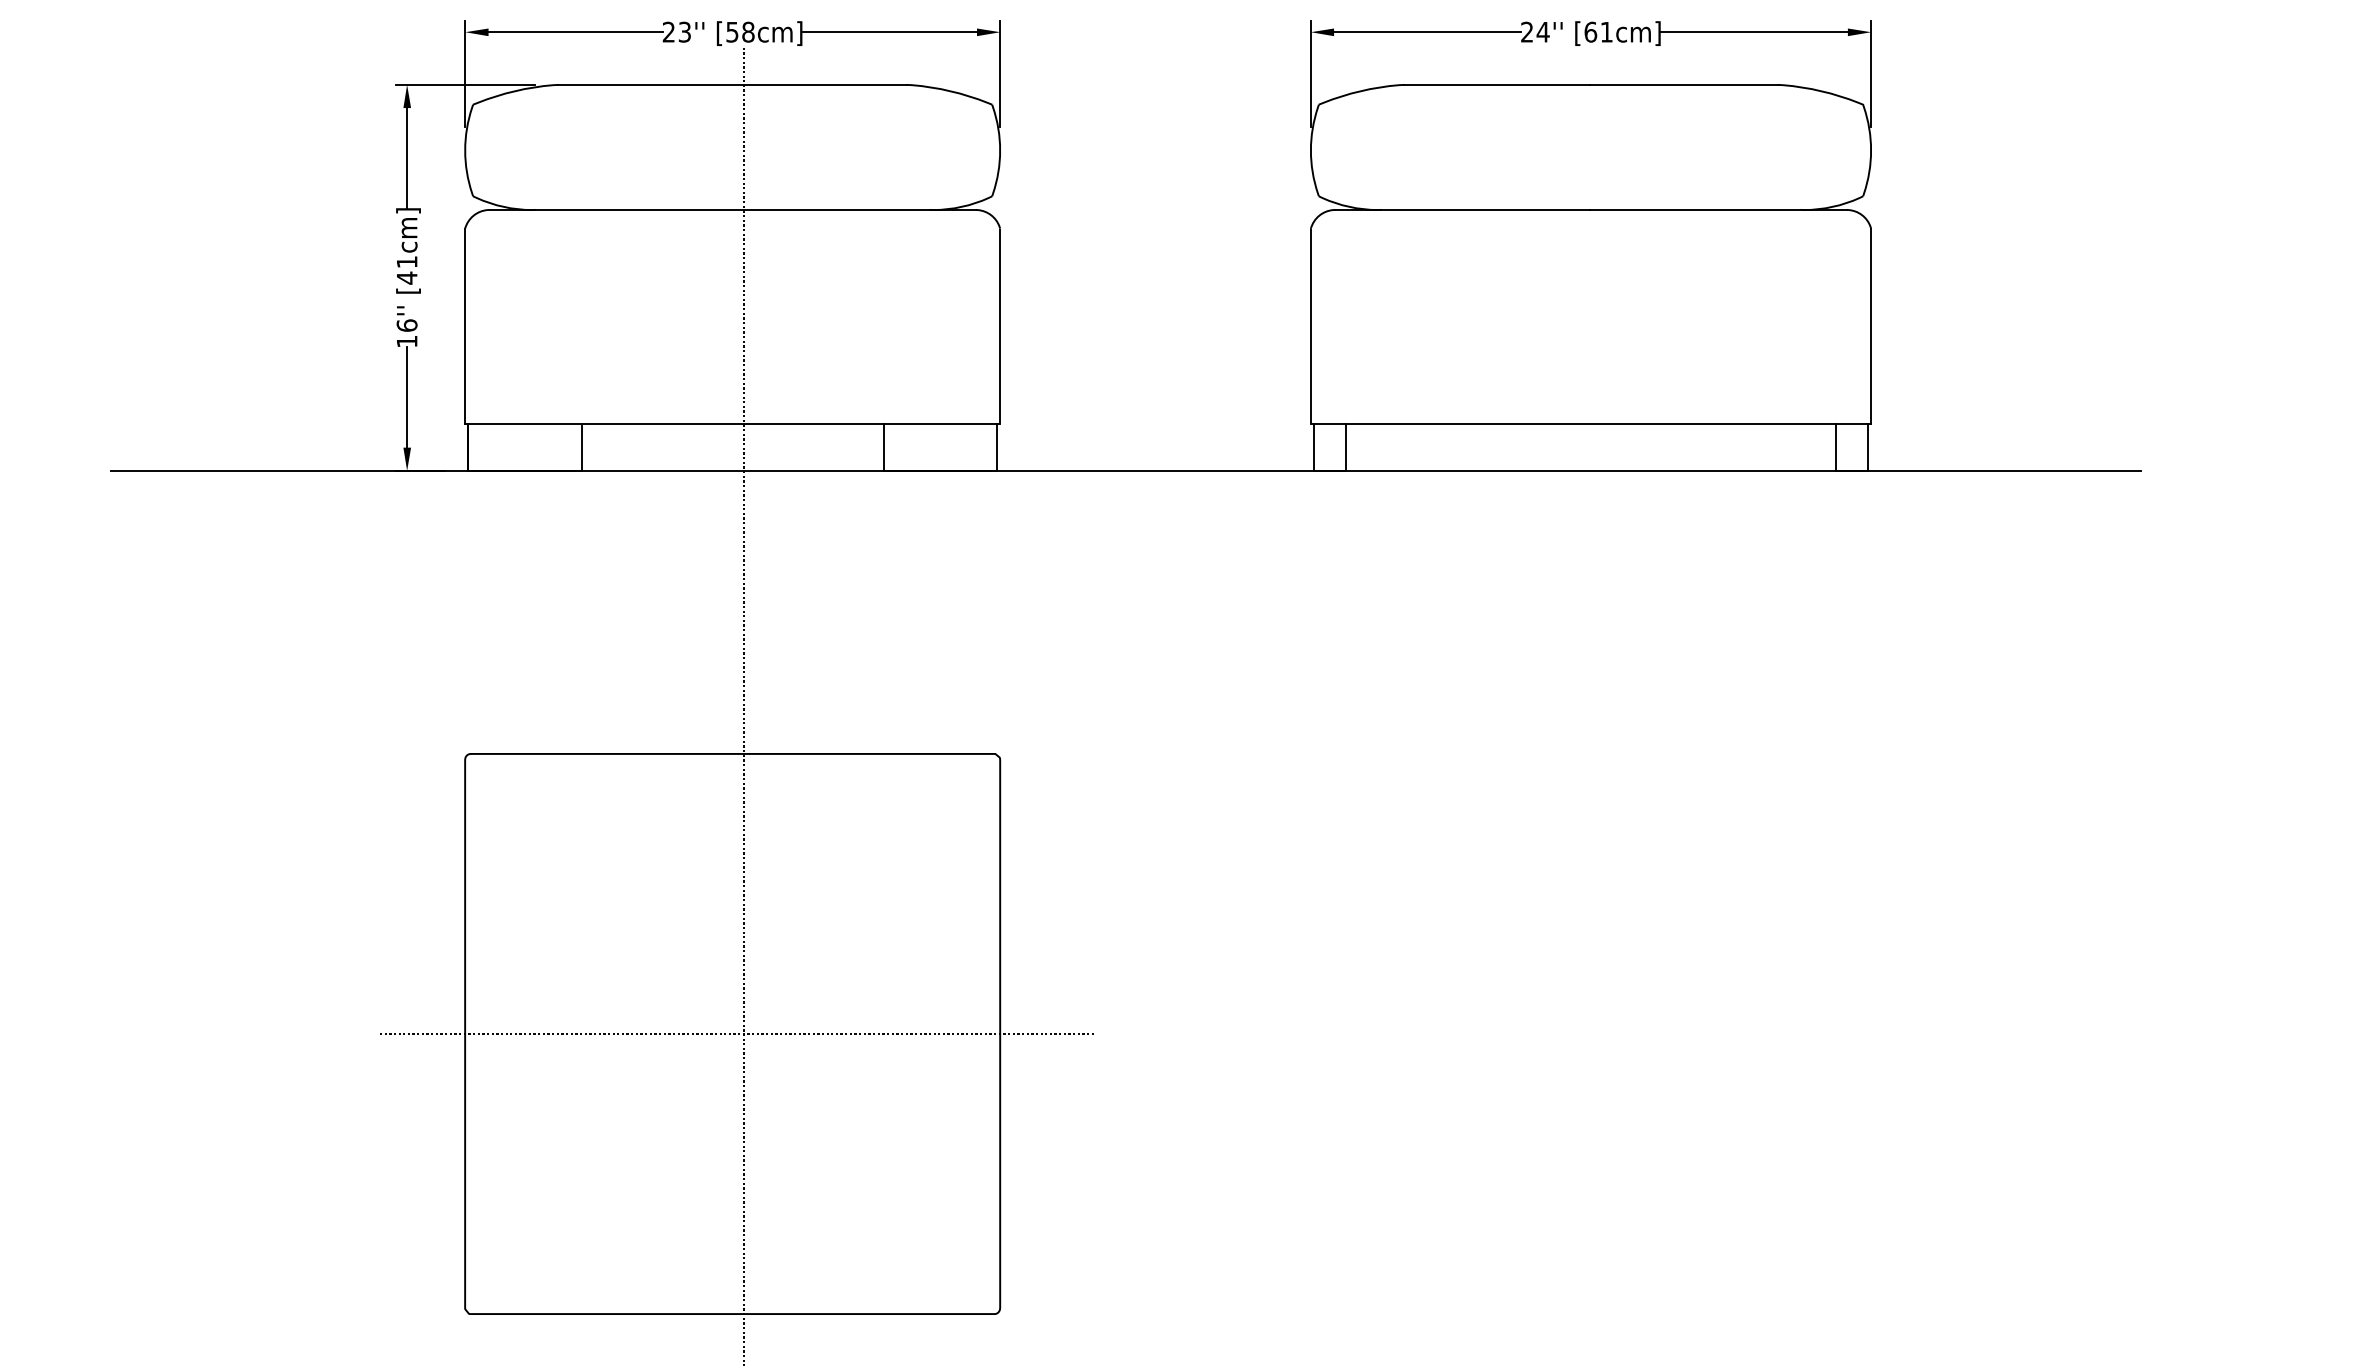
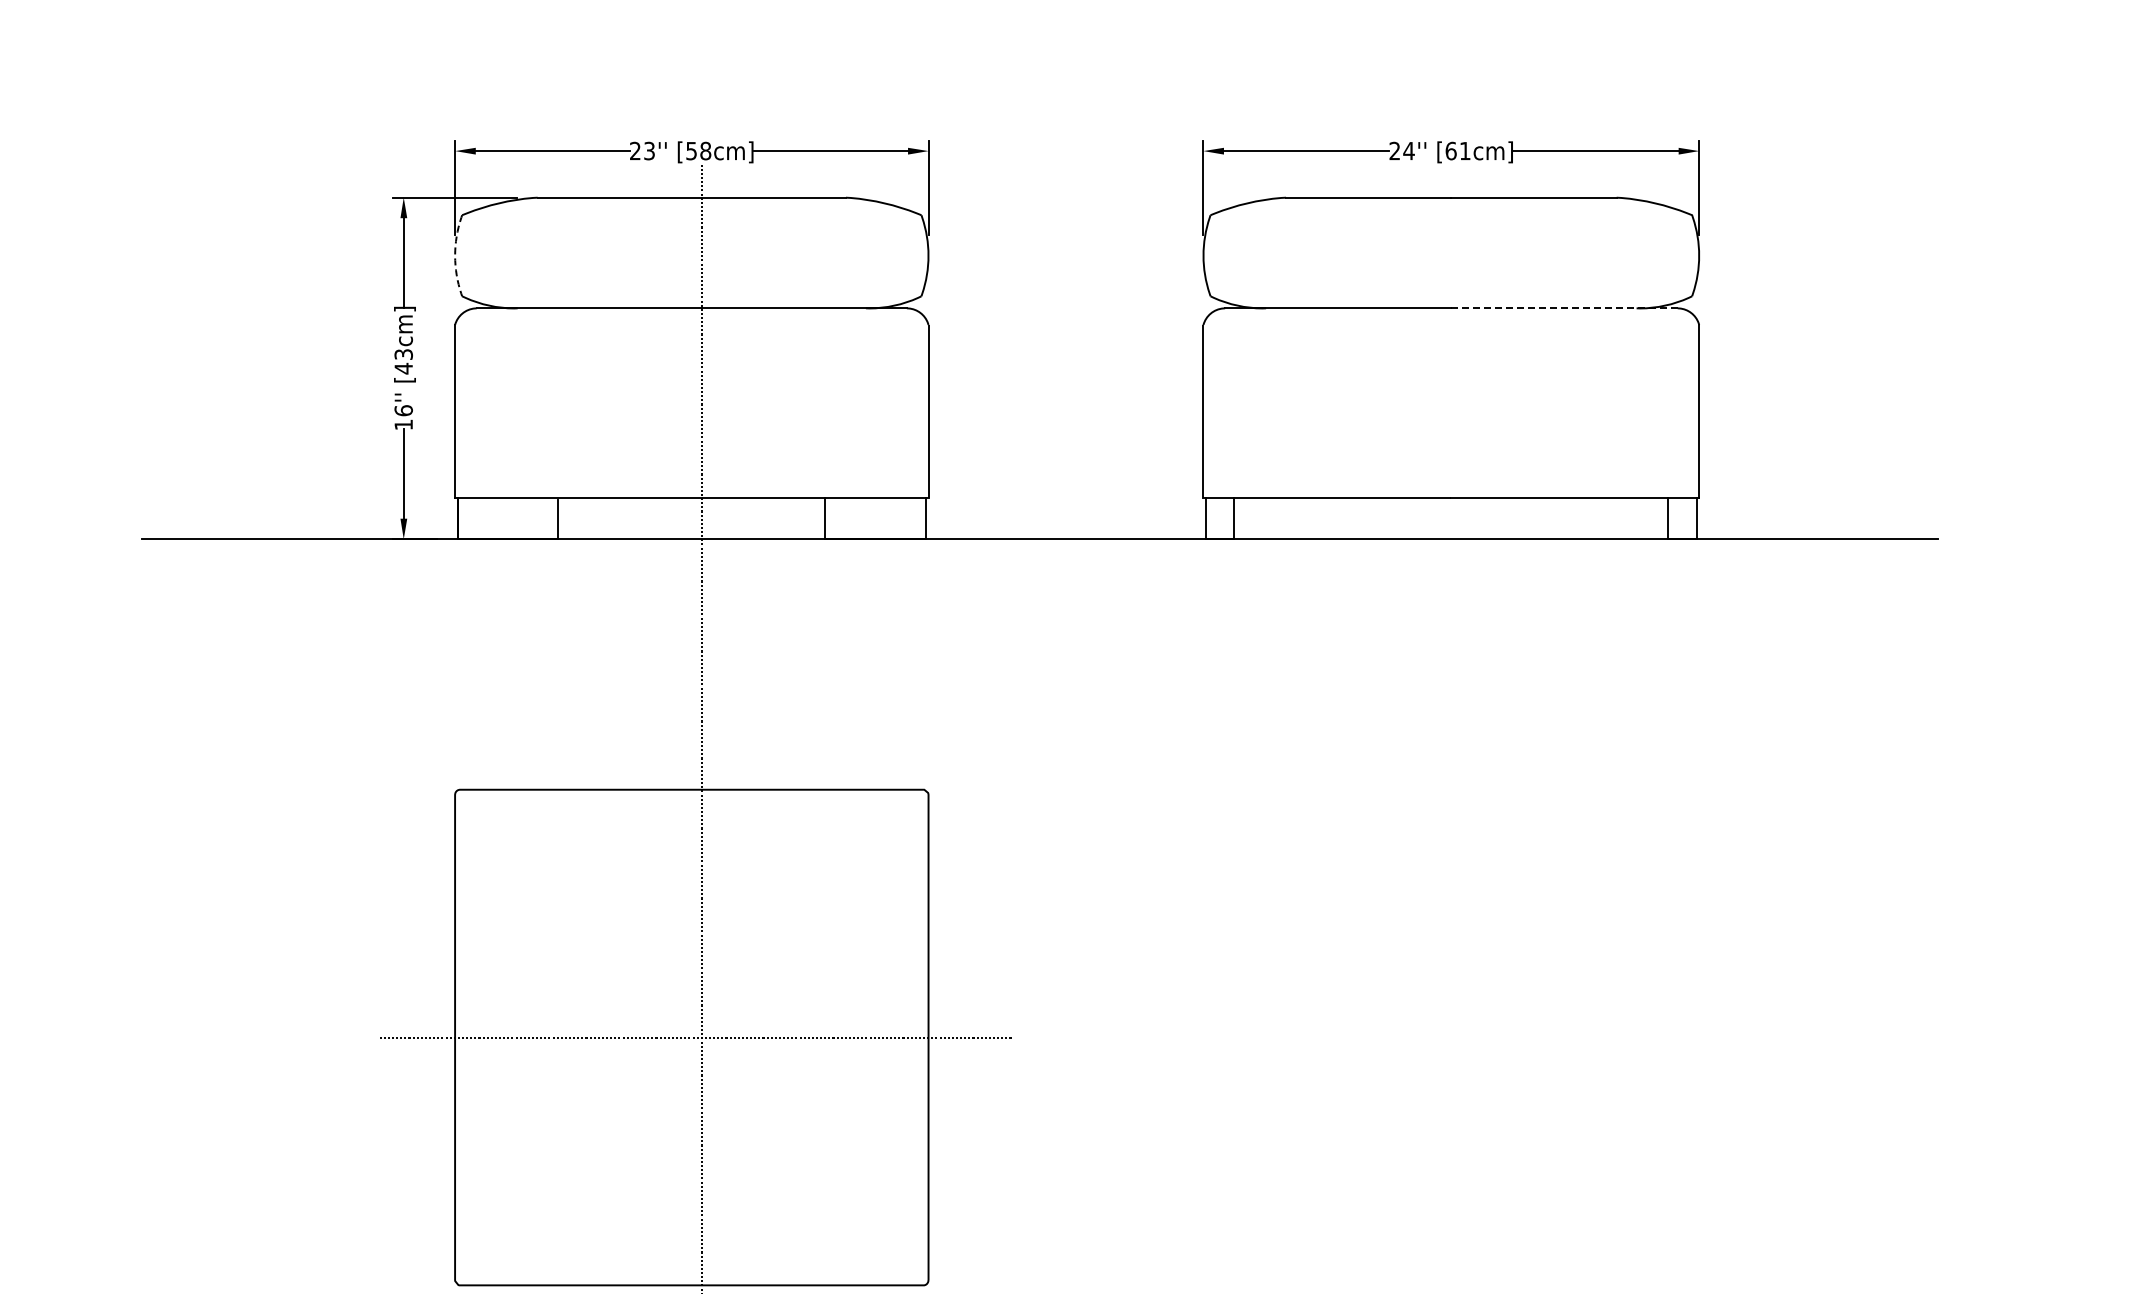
line: (465, 150) -> (455, 255), solid -> dashed
line: (1718, 210) -> (1564, 308), solid -> dashed
text: (406, 262) -> (403, 354), [41cm] -> [43cm]

